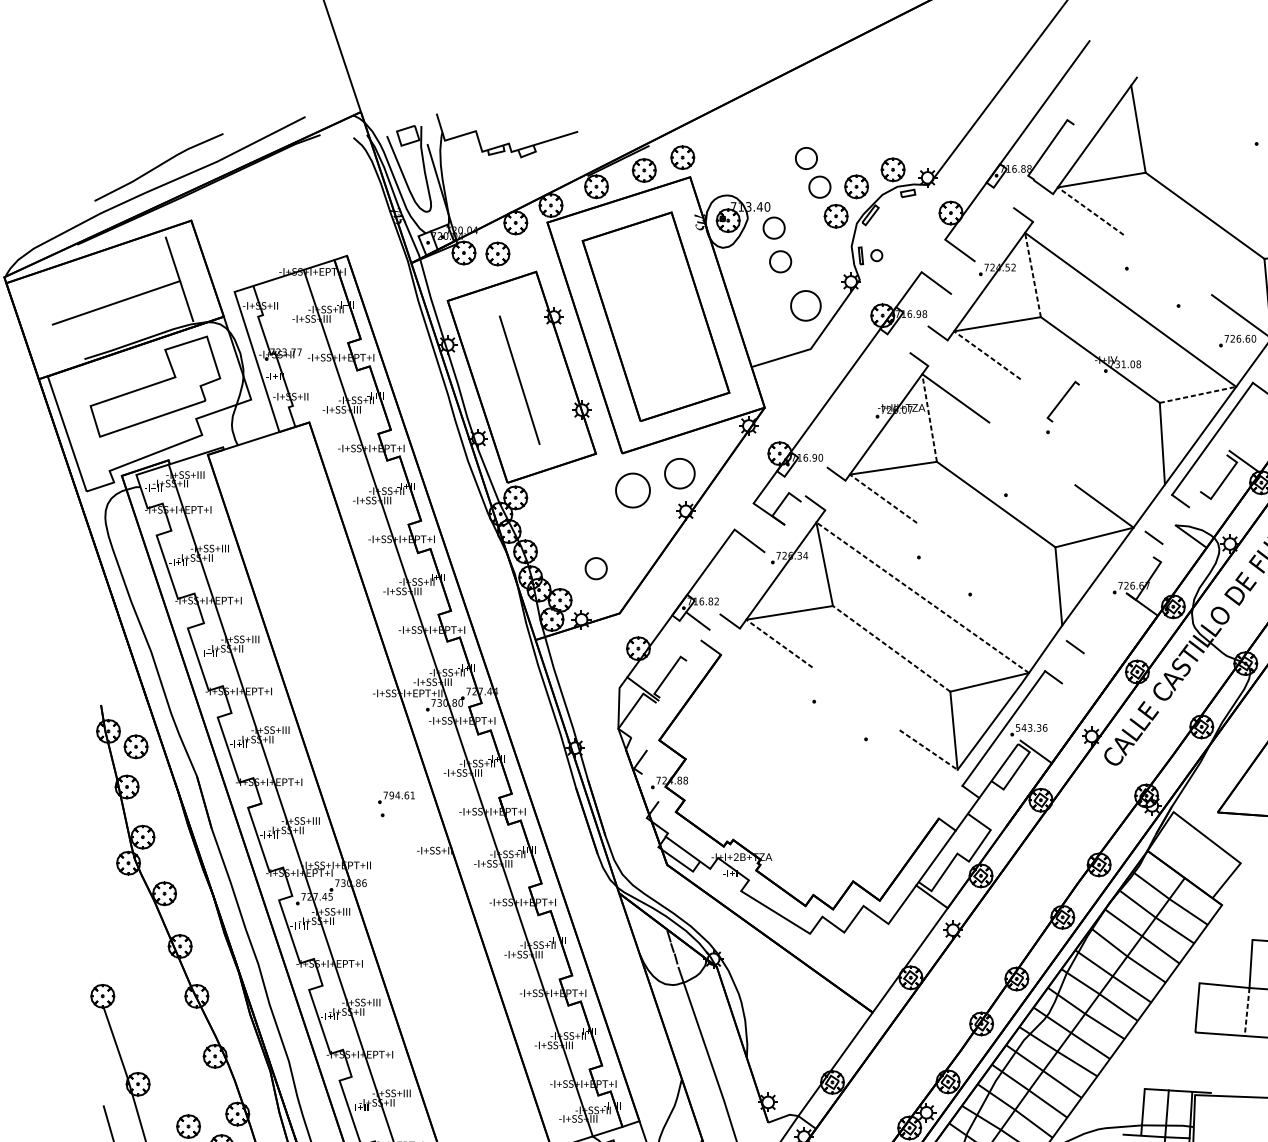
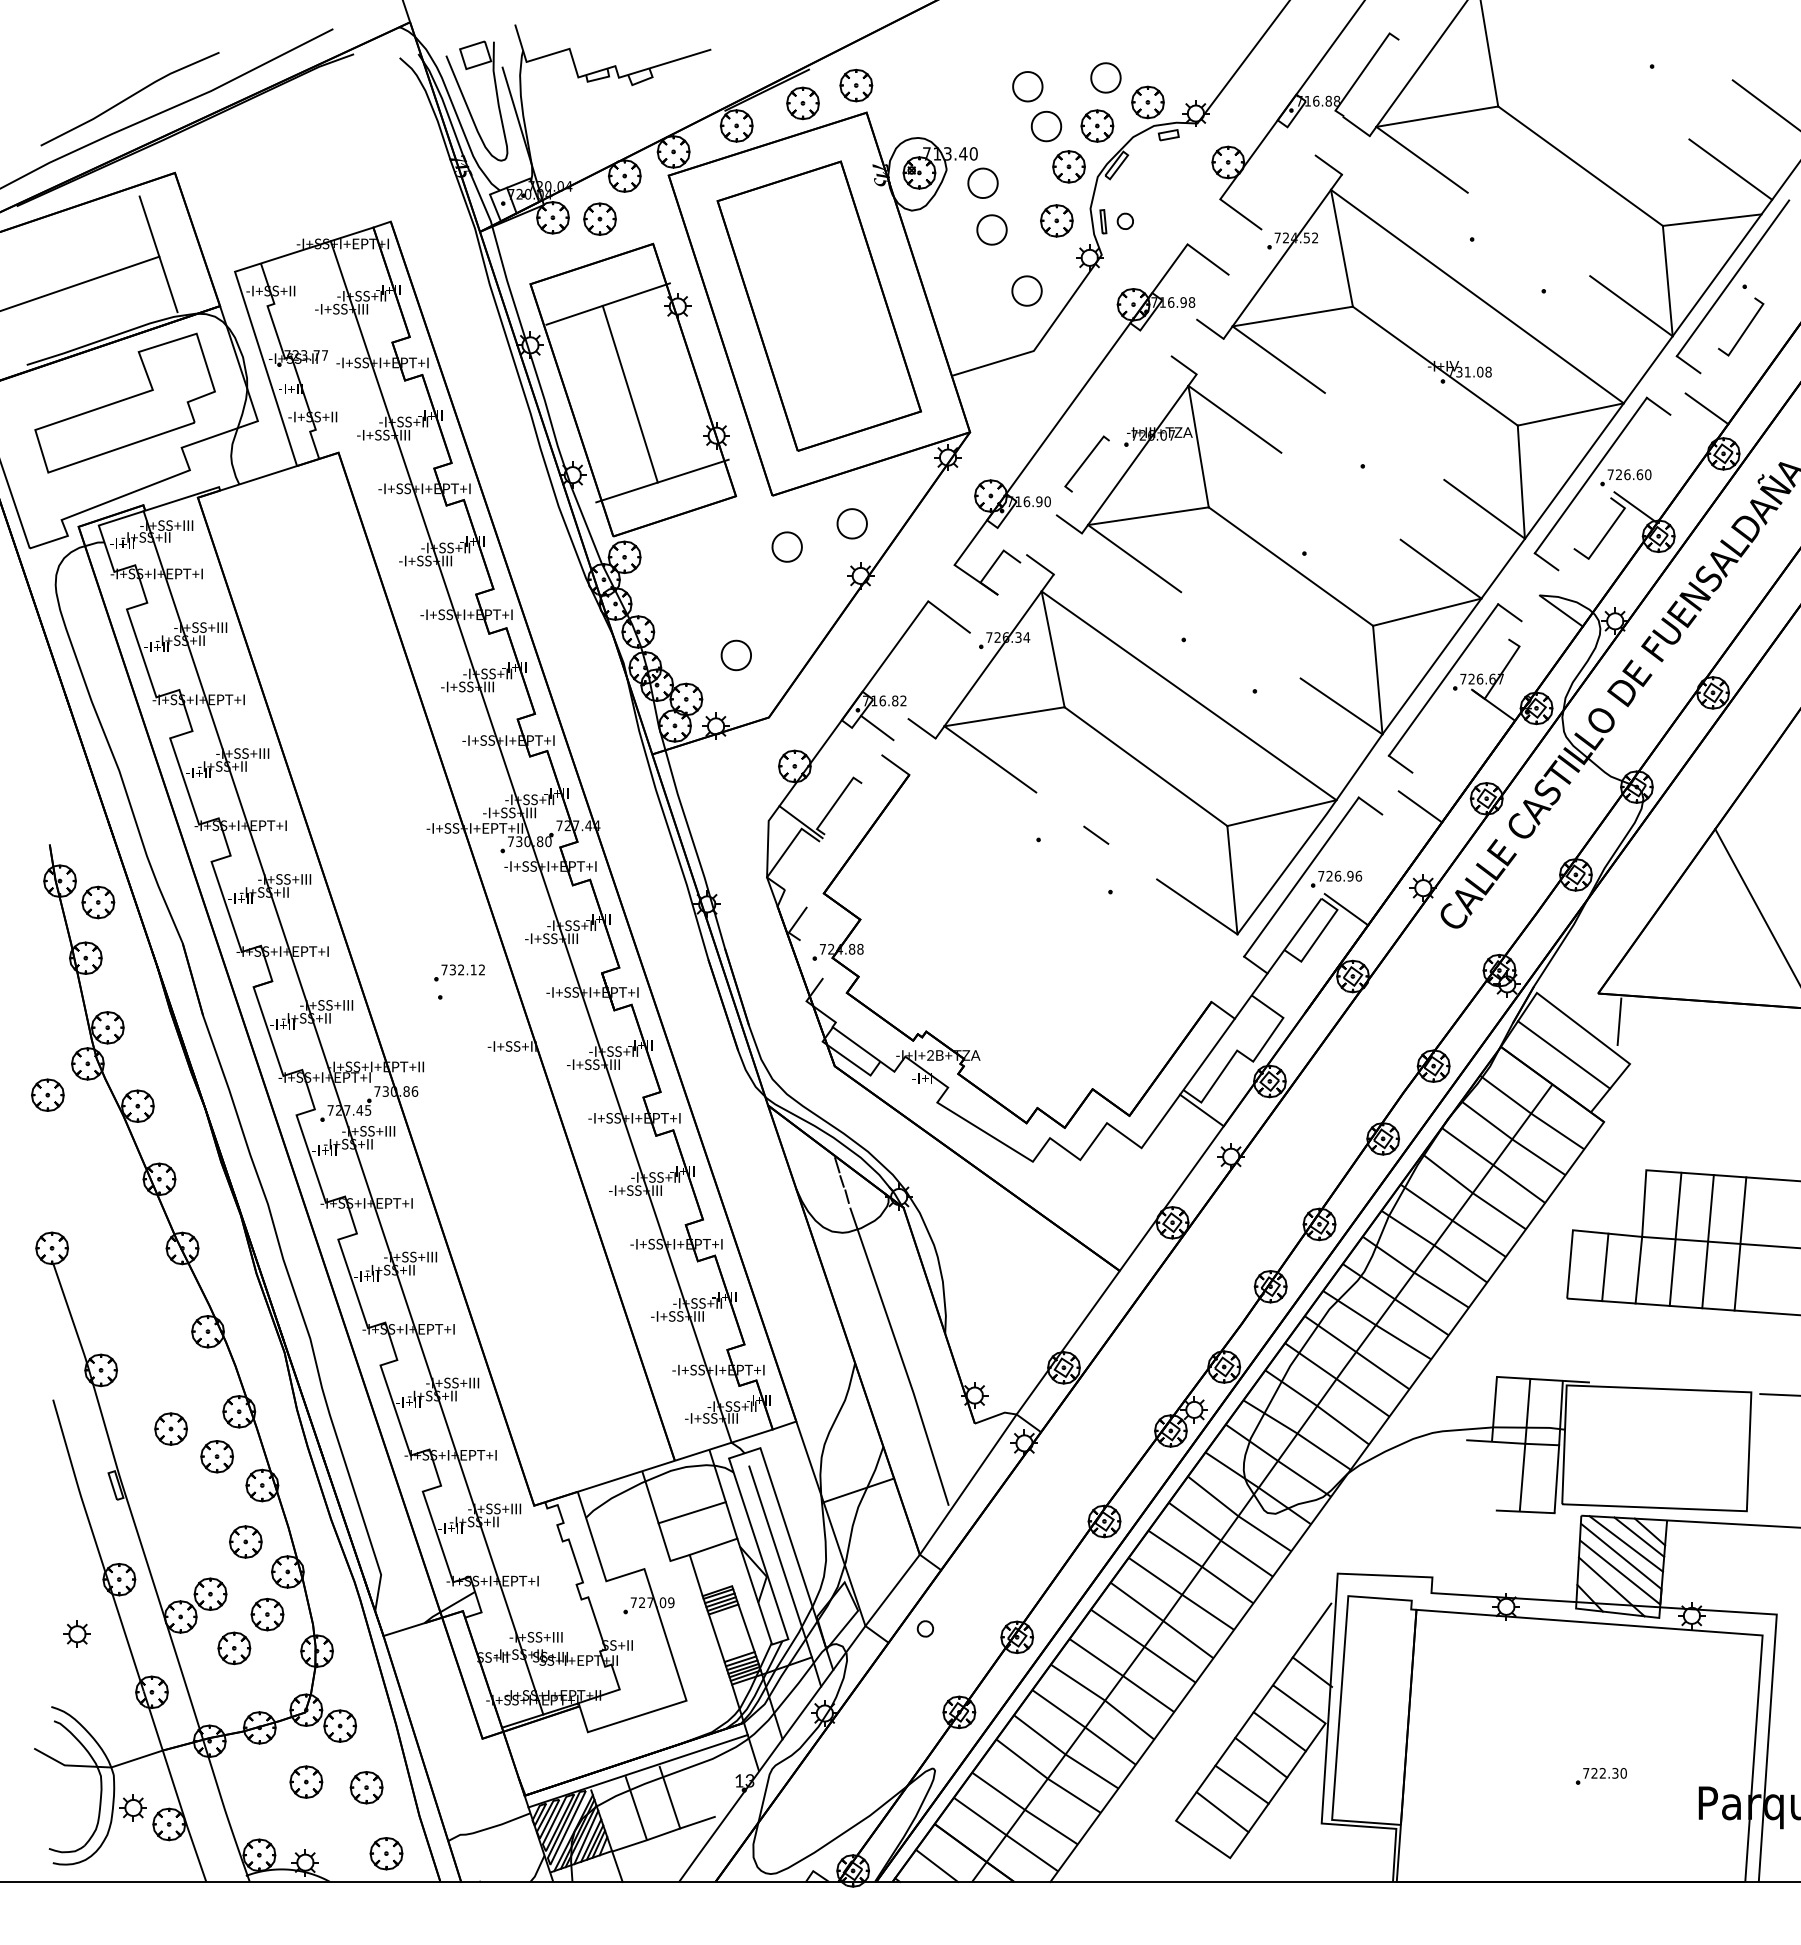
part: (862, 151) -> (1105, 77), added
line: (1090, 210) -> (1421, 159), dashed -> solid
part: (827, 254) -> (1056, 220), added
line: (1032, 274) -> (1341, 247), dashed -> solid
part: (805, 305) -> (1026, 290), size x0.71
line: (503, 314) -> (607, 303), added
part: (1237, 340) -> (1625, 477), moved
line: (987, 355) -> (1278, 359), dashed -> solid
line: (1198, 394) -> (1571, 414), dashed -> solid
line: (1062, 400) -> (1085, 462), moved
line: (929, 417) -> (1198, 446), dashed -> solid
line: (542, 442) -> (662, 480), added
line: (1135, 462) -> (1484, 508), added
part: (679, 473) -> (851, 523), size x0.71
part: (632, 490) -> (786, 546), size x0.62
line: (883, 498) -> (1134, 558), dashed -> solid
line: (1106, 586) -> (1443, 679), added
line: (923, 597) -> (1189, 695), dashed -> solid
line: (1032, 605) -> (1341, 706), added
line: (779, 643) -> (990, 759), dashed -> solid
line: (891, 648) -> (1145, 766), dashed -> solid
line: (1089, 677) -> (1420, 806), added
line: (855, 697) -> (1096, 834), added
text: (1028, 727) -> (1335, 875), 543.36 -> 726.96
line: (928, 749) -> (1197, 906), dashed -> solid
text: (401, 795) -> (466, 969), 794.61 -> 732.12
line: (1233, 832) -> (1619, 1021), added
line: (1193, 856) -> (1564, 1054), added
part: (99, 885) -> (47, 1094), added
line: (1223, 1010) -> (1605, 1267), added
line: (1246, 1012) -> (1638, 1270), dashed -> solid

